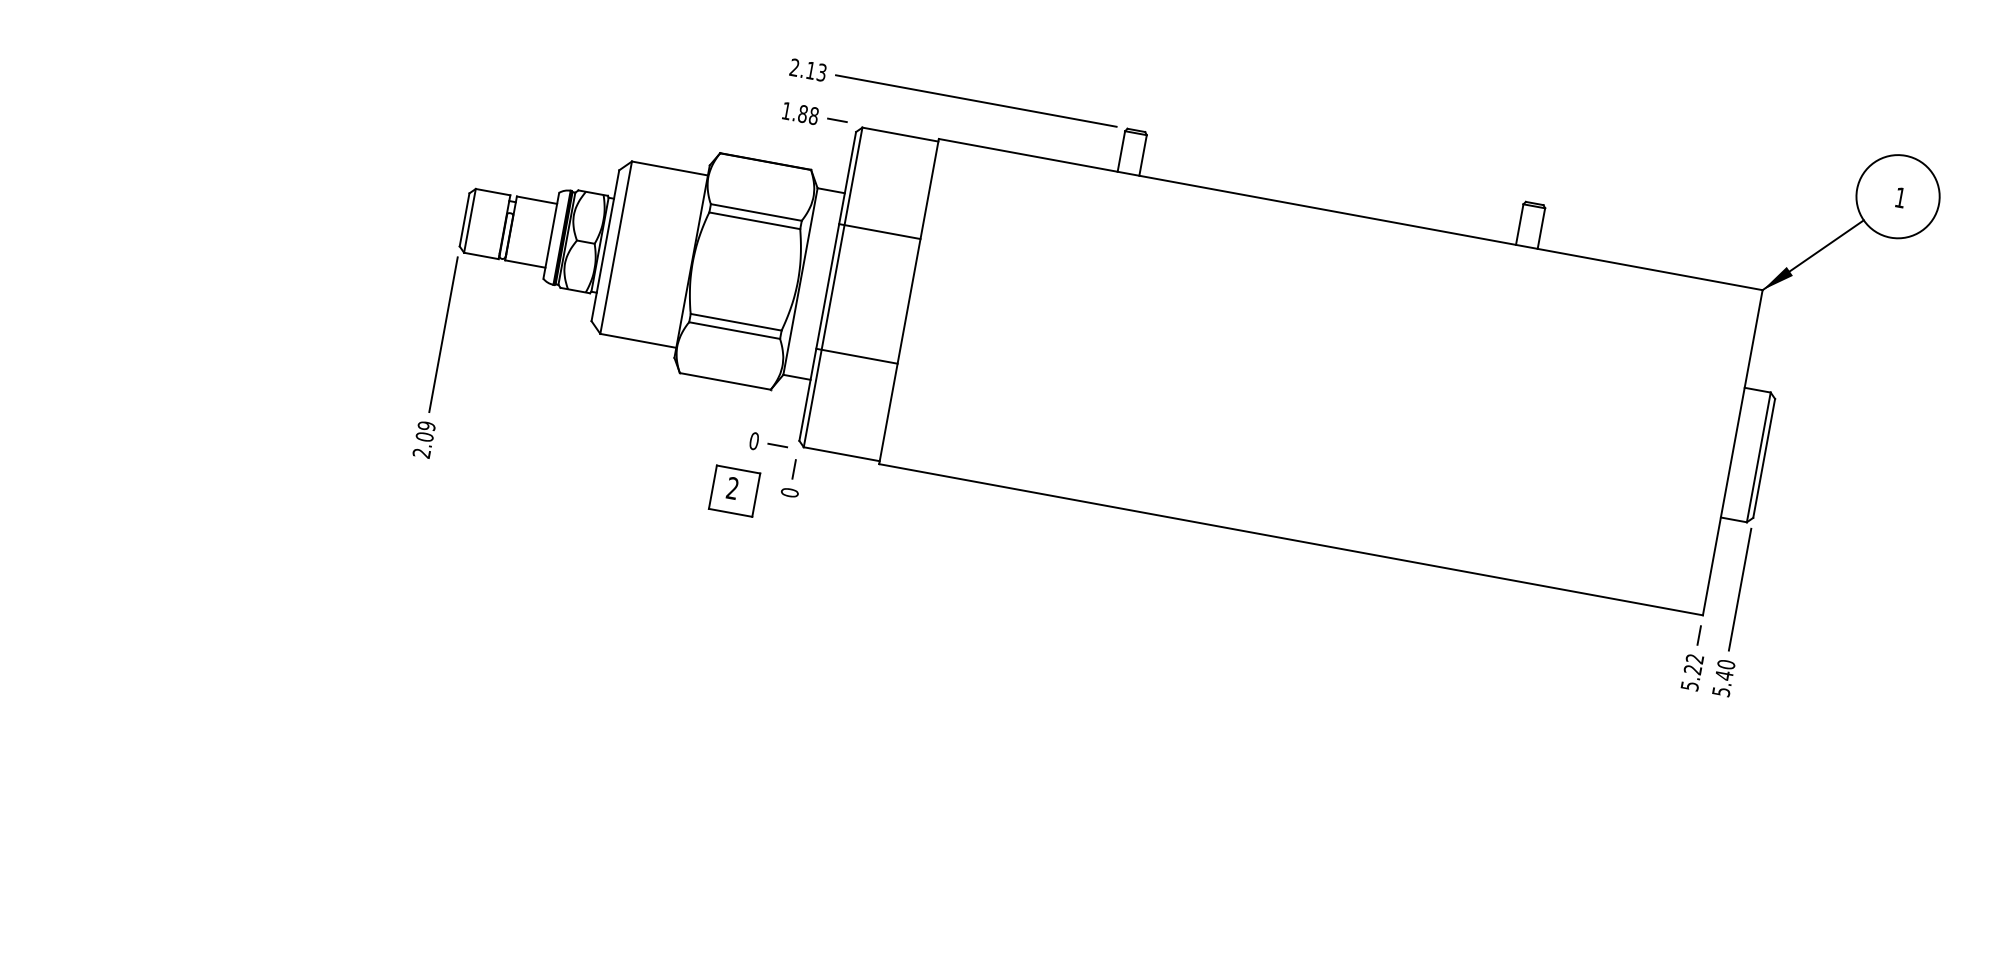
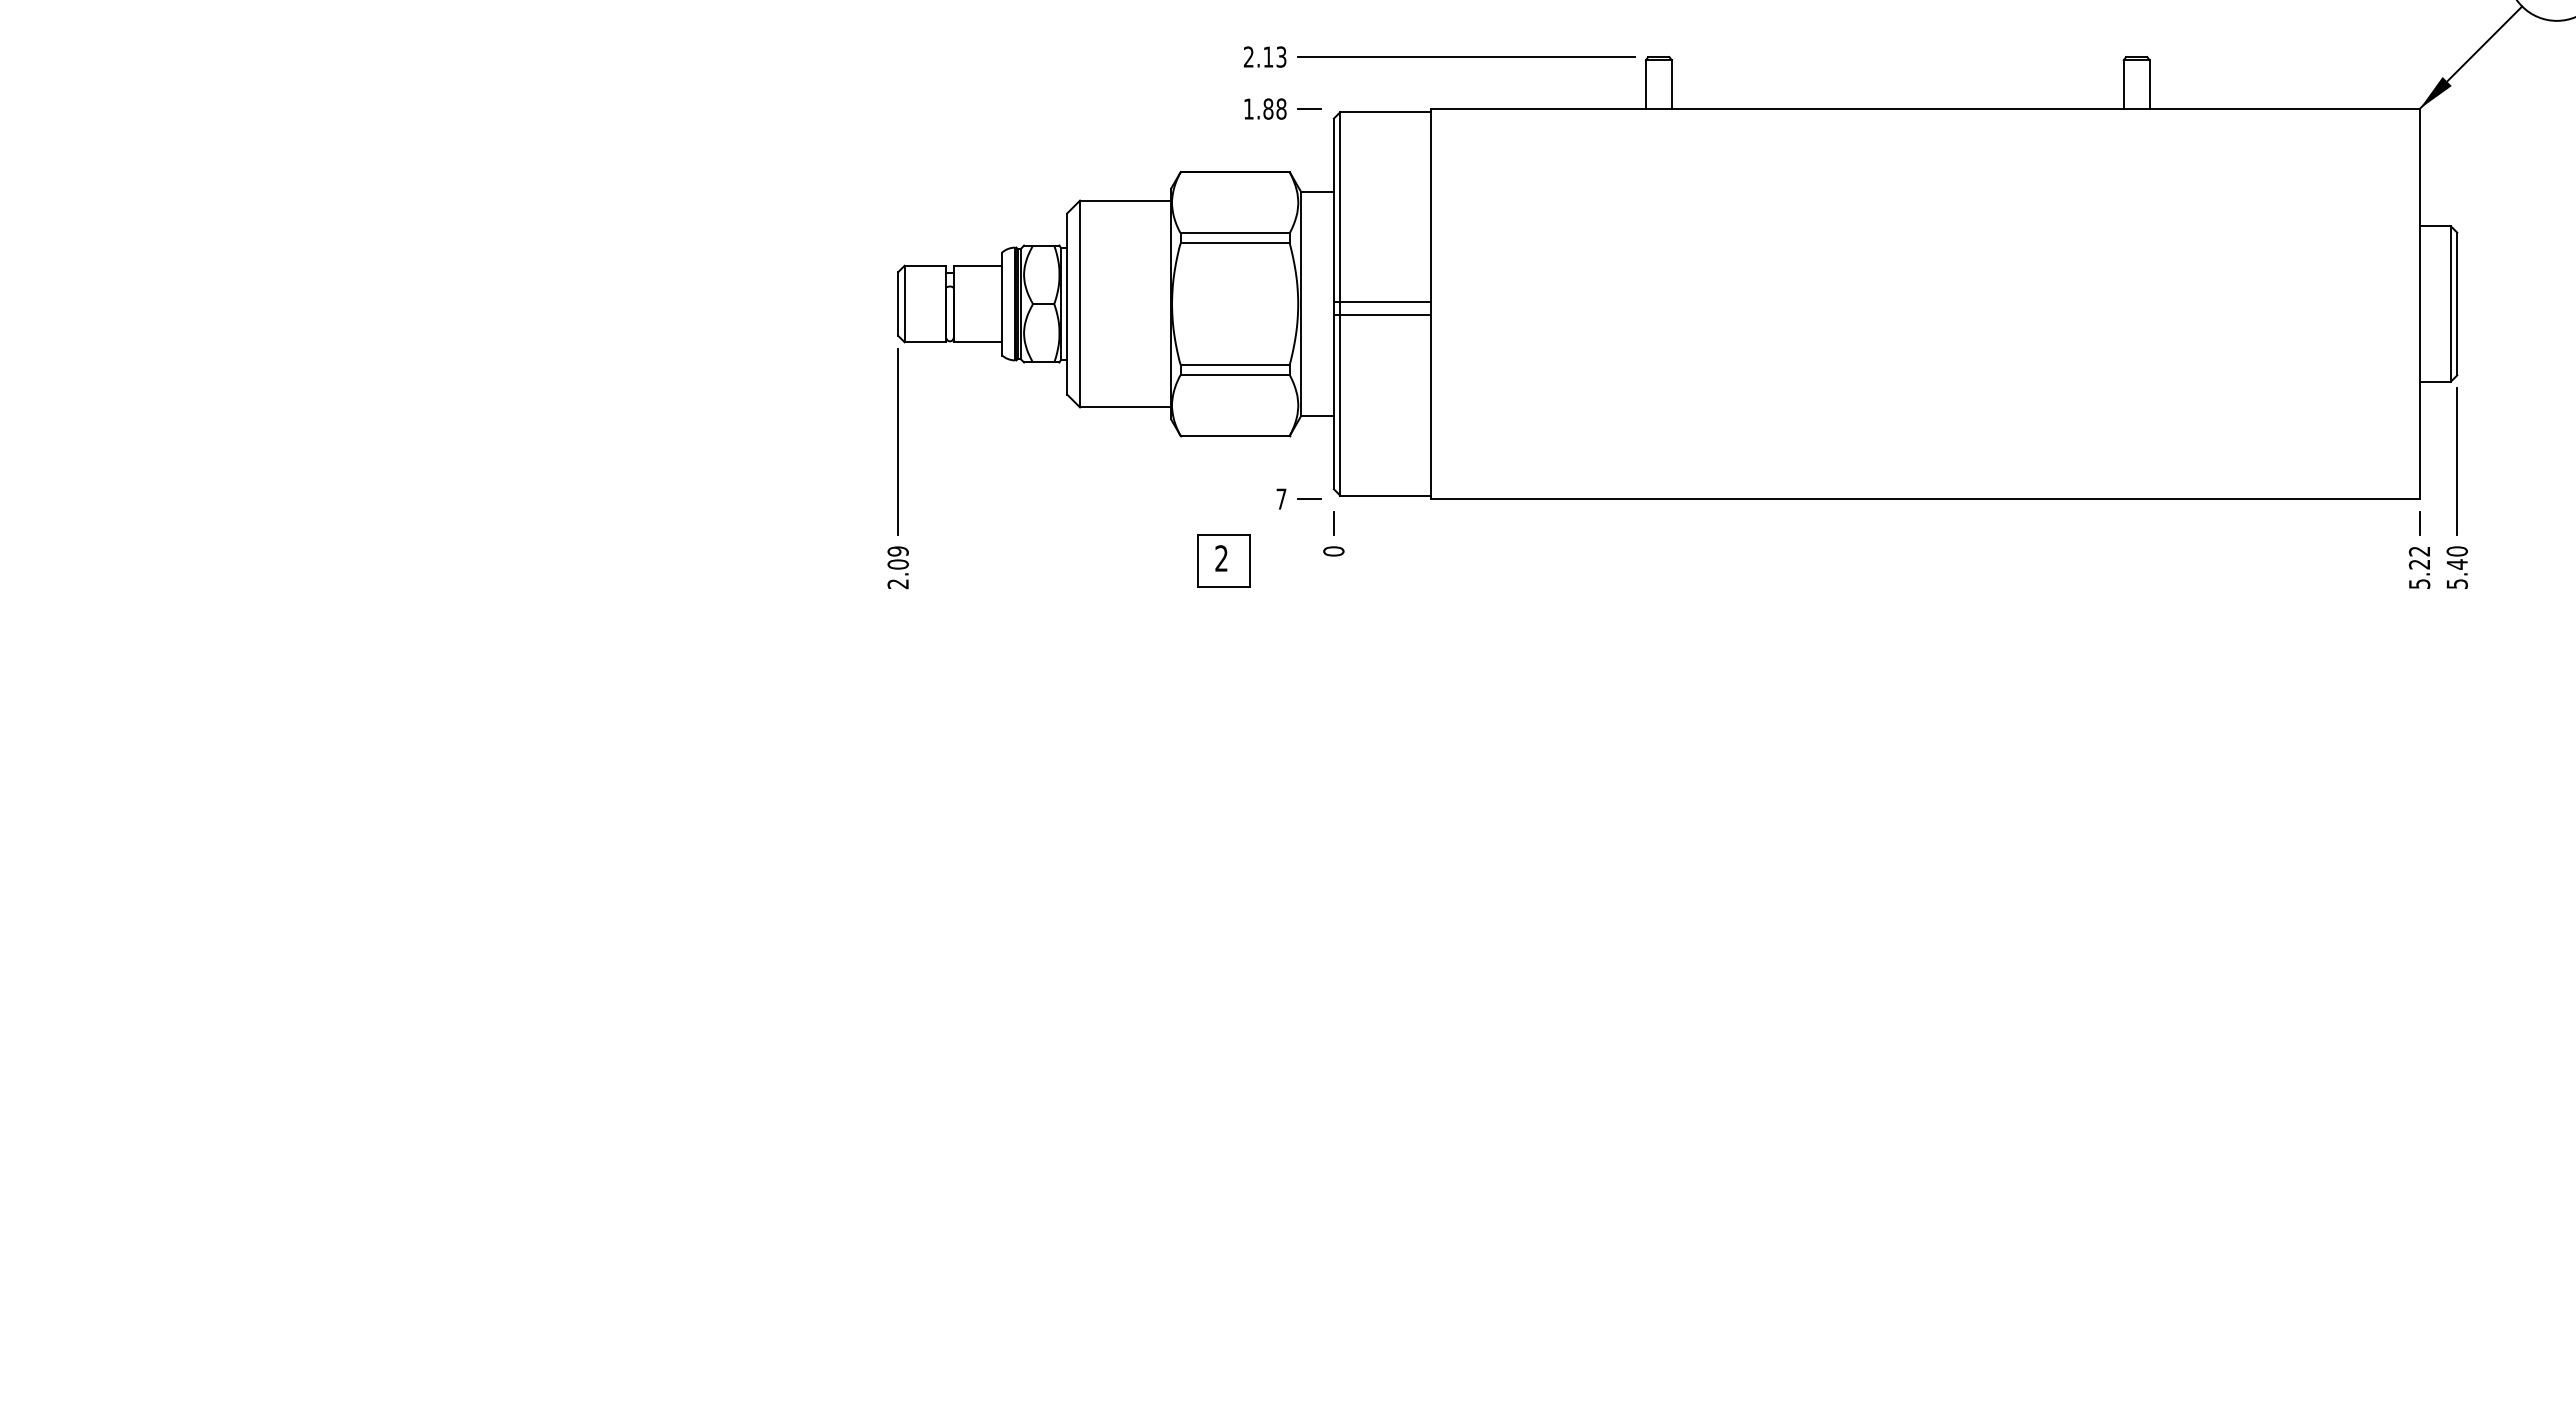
line: (879, 231) -> (1382, 302), moved
line: (856, 356) -> (1382, 314), moved
text: (754, 440) -> (1281, 498), 0 -> 7
part: (734, 490) -> (1223, 560), moved

